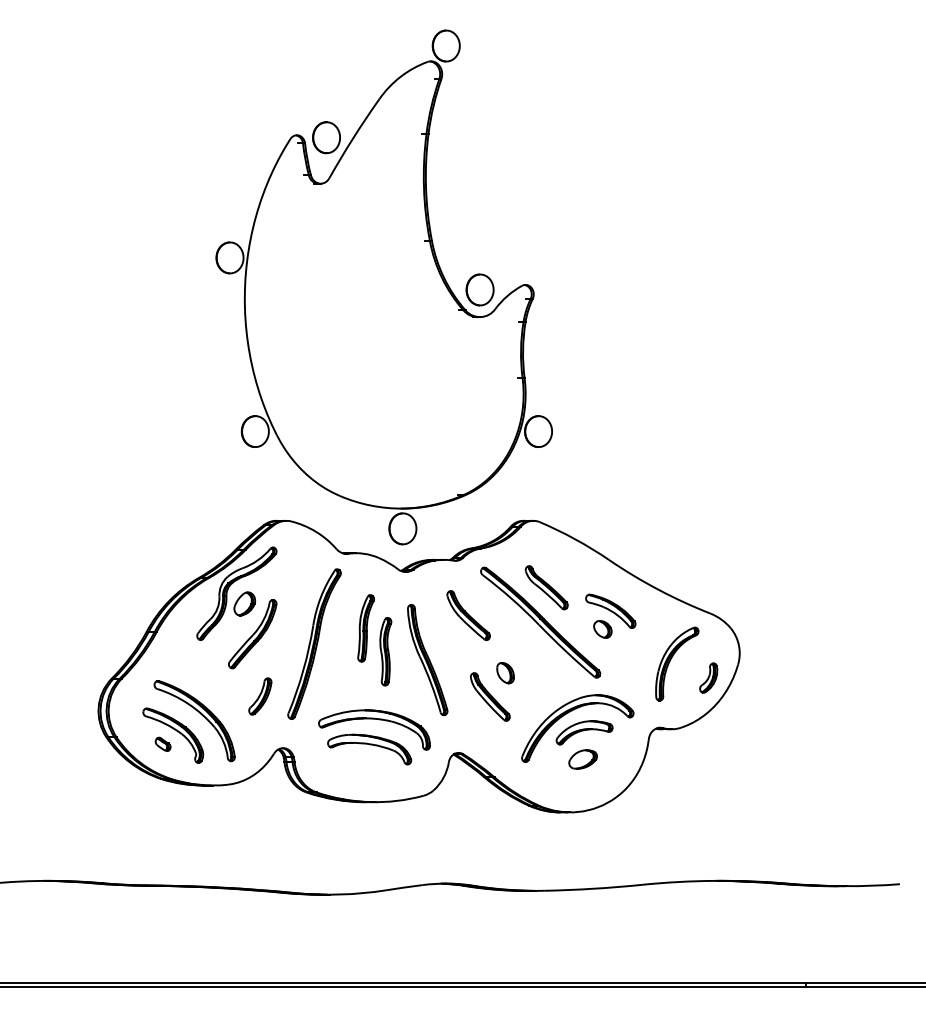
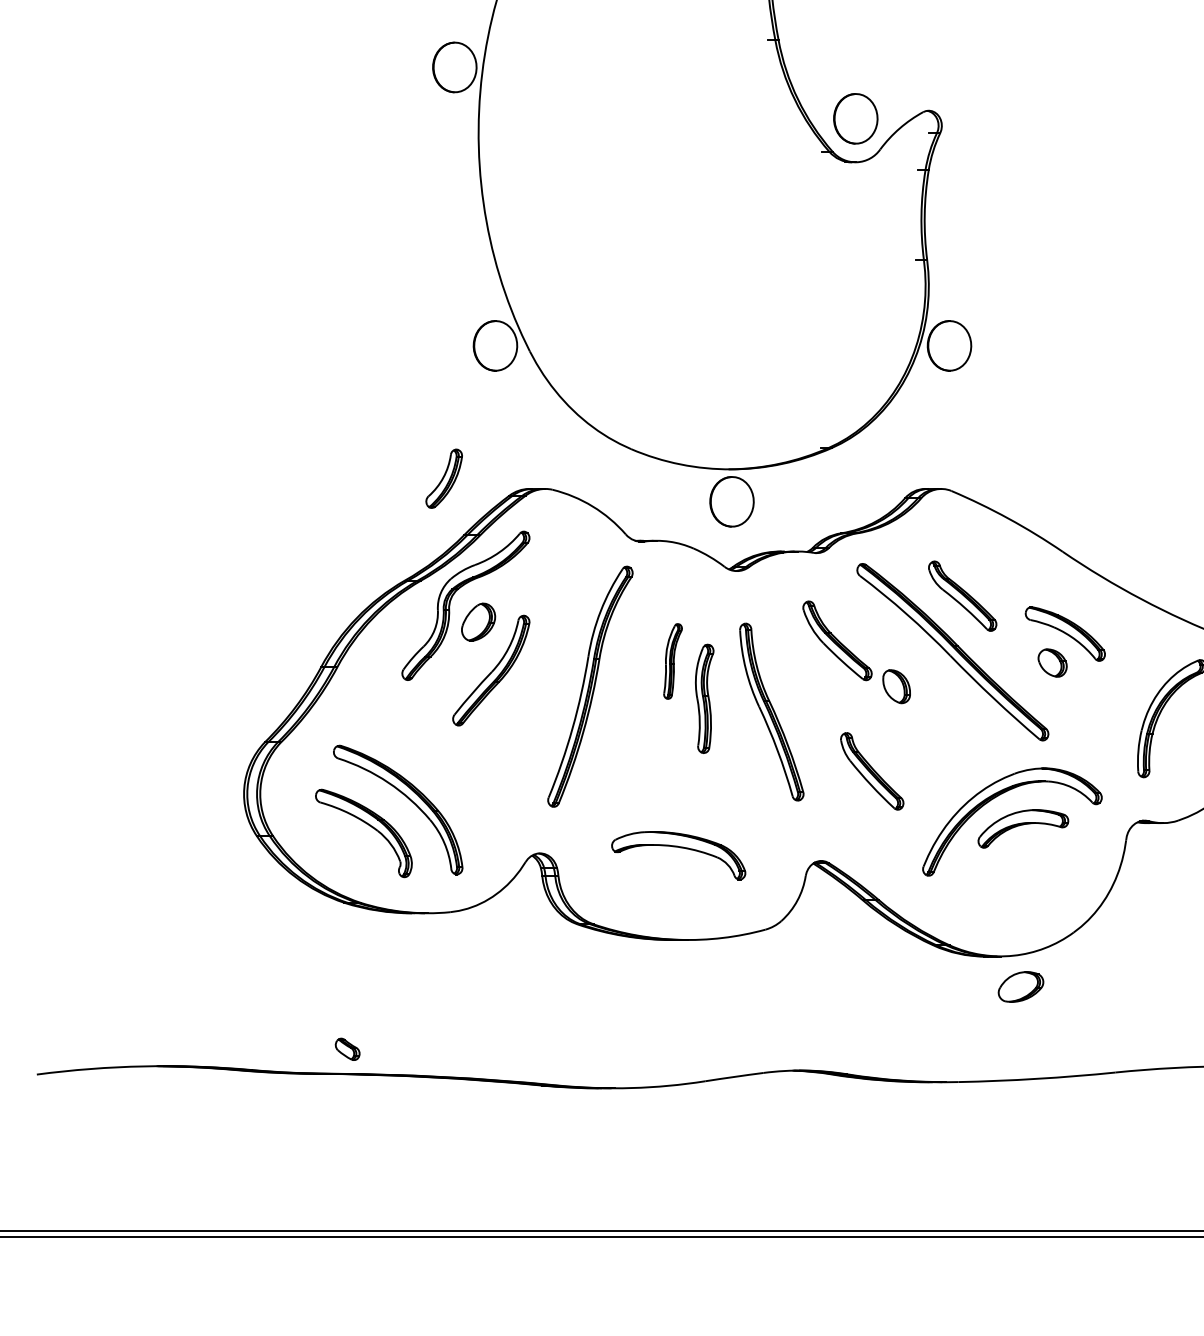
part: (365, 628) -> (672, 661), size x0.7
part: (505, 673) -> (896, 687), moved
part: (260, 696) -> (444, 478), moved
part: (374, 719) -> (686, 807), removed
part: (162, 743) -> (346, 1047), moved
part: (582, 759) -> (1019, 987), moved

